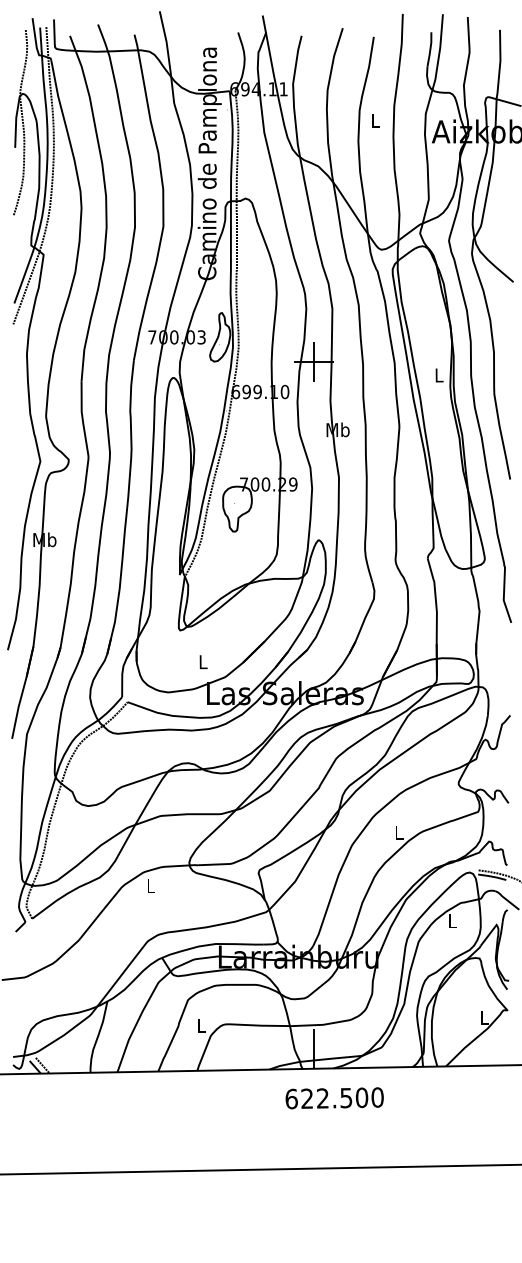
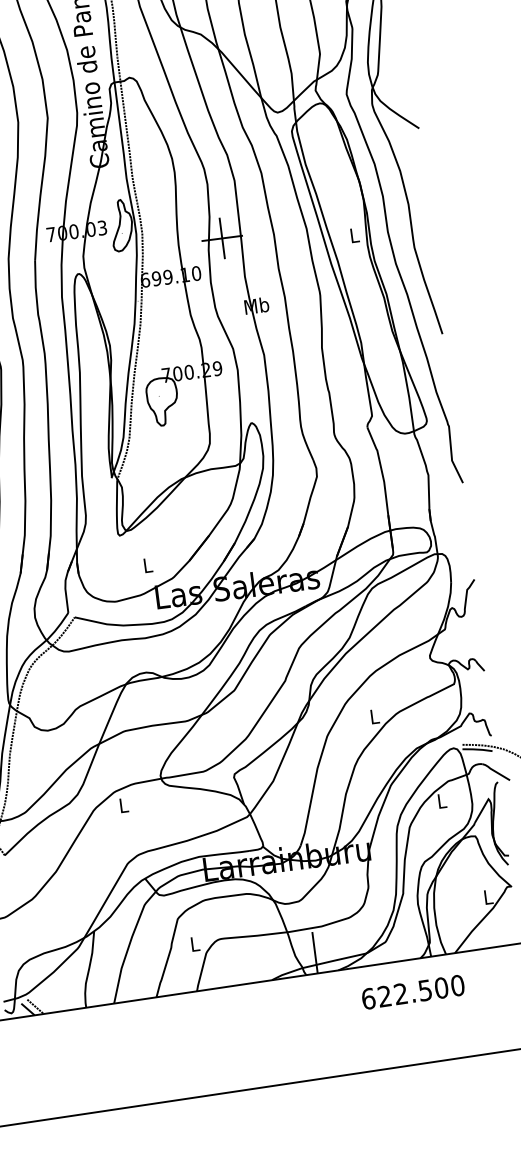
text: (334, 1098) -> (413, 992), moved

